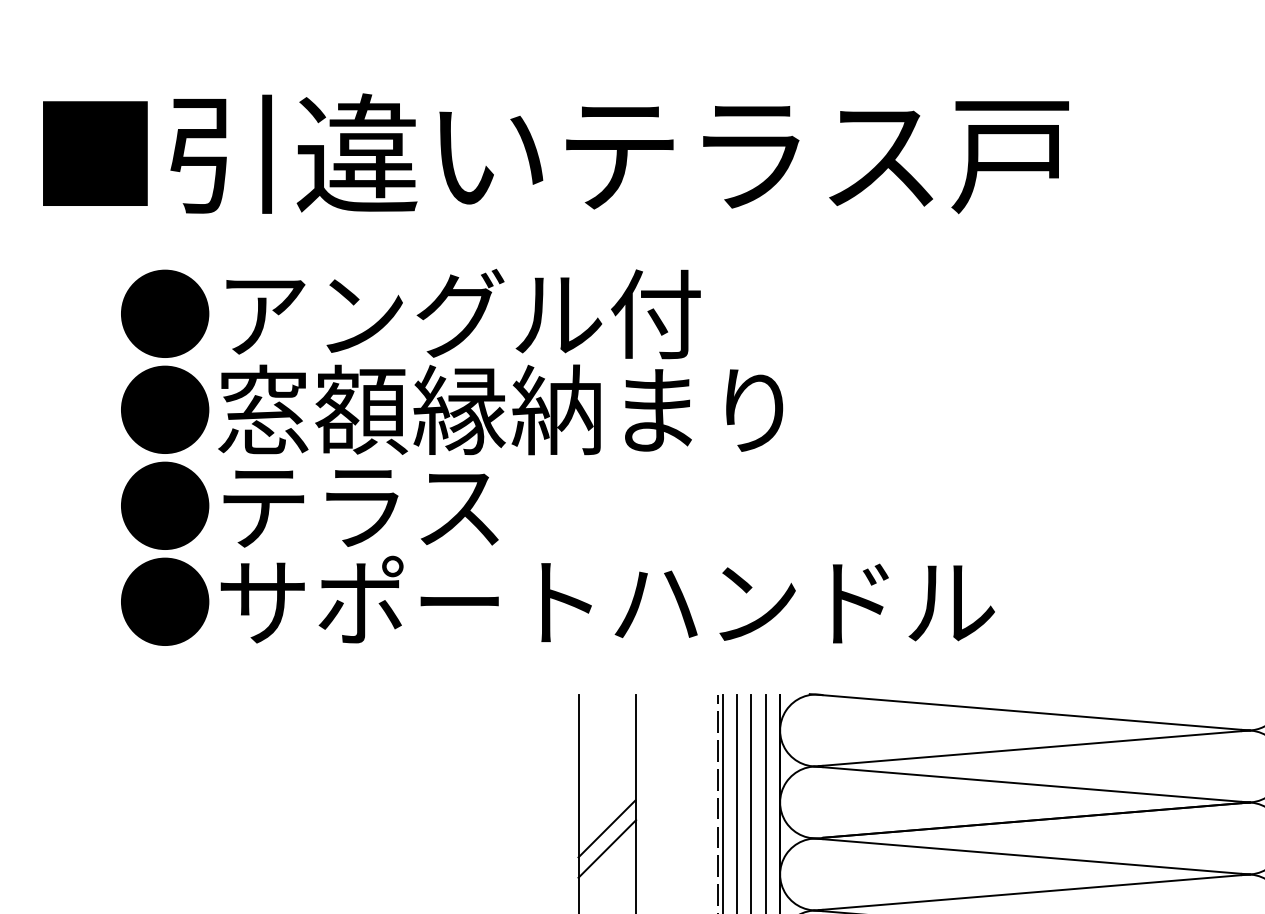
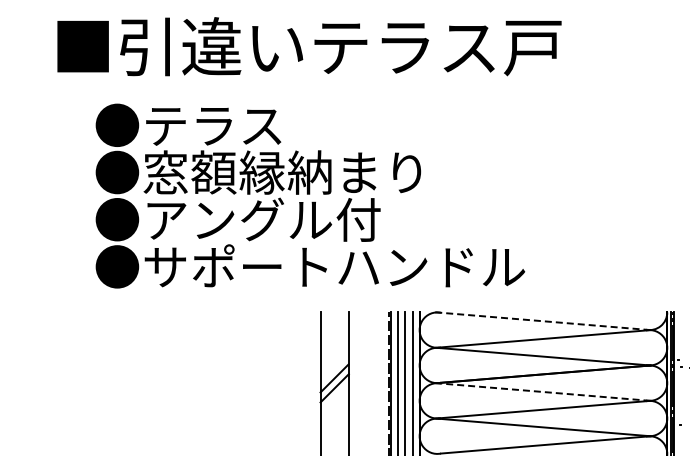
text: (462, 314) -> (263, 125), ●アングル付 -> ●テラス
text: (462, 505) -> (263, 219), ●テラス -> ●アングル付
line: (1030, 712) -> (542, 321), solid -> dashed
line: (1030, 855) -> (542, 391), solid -> dashed

